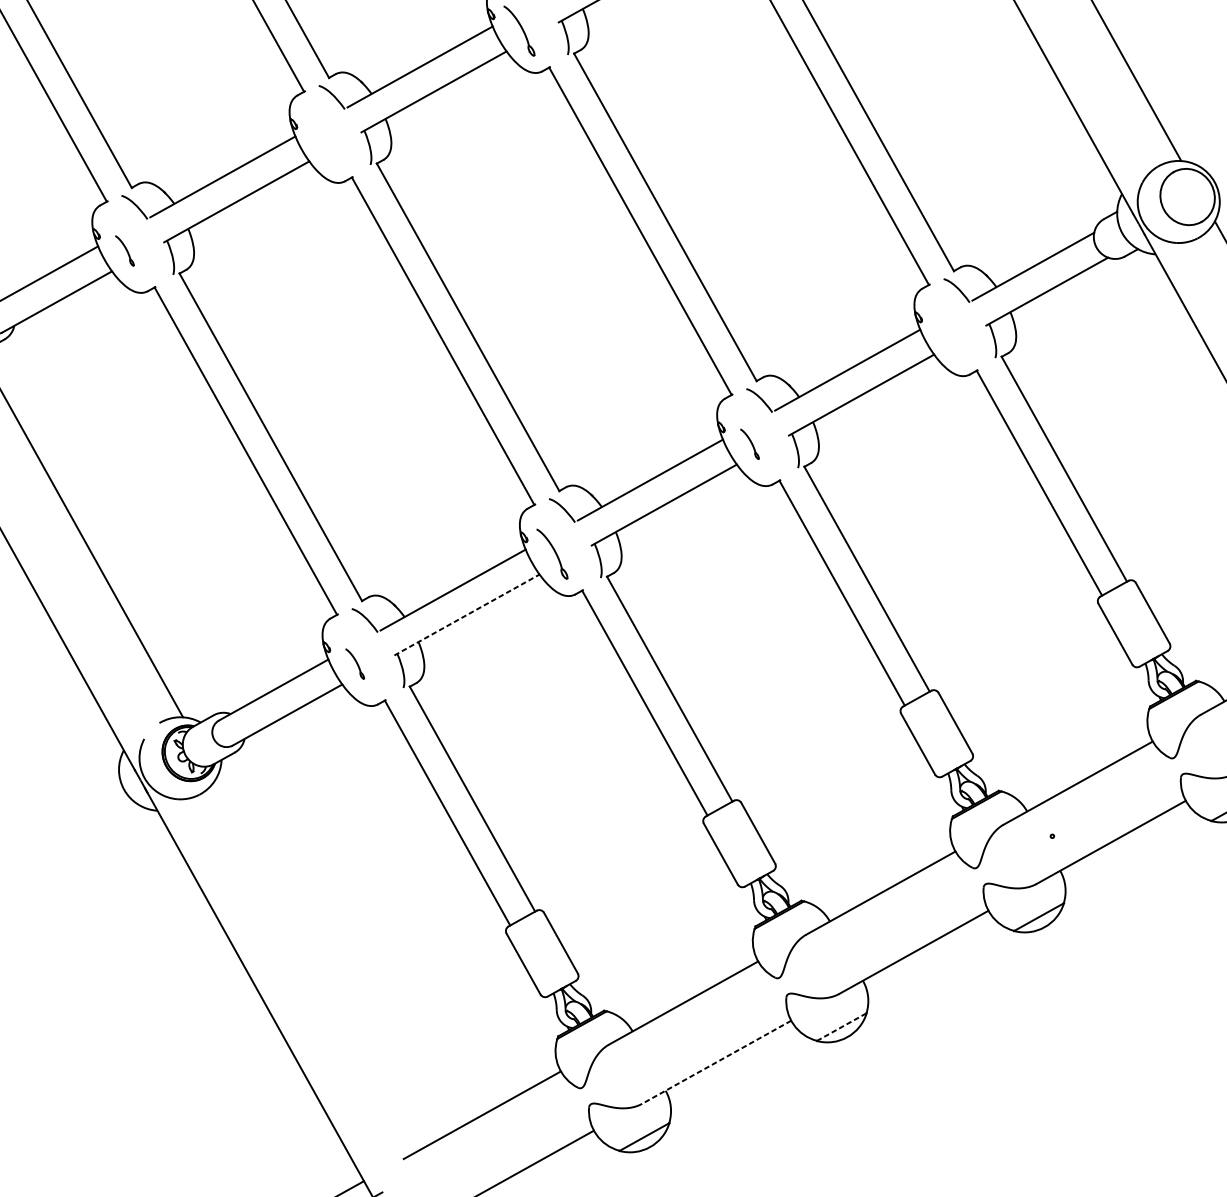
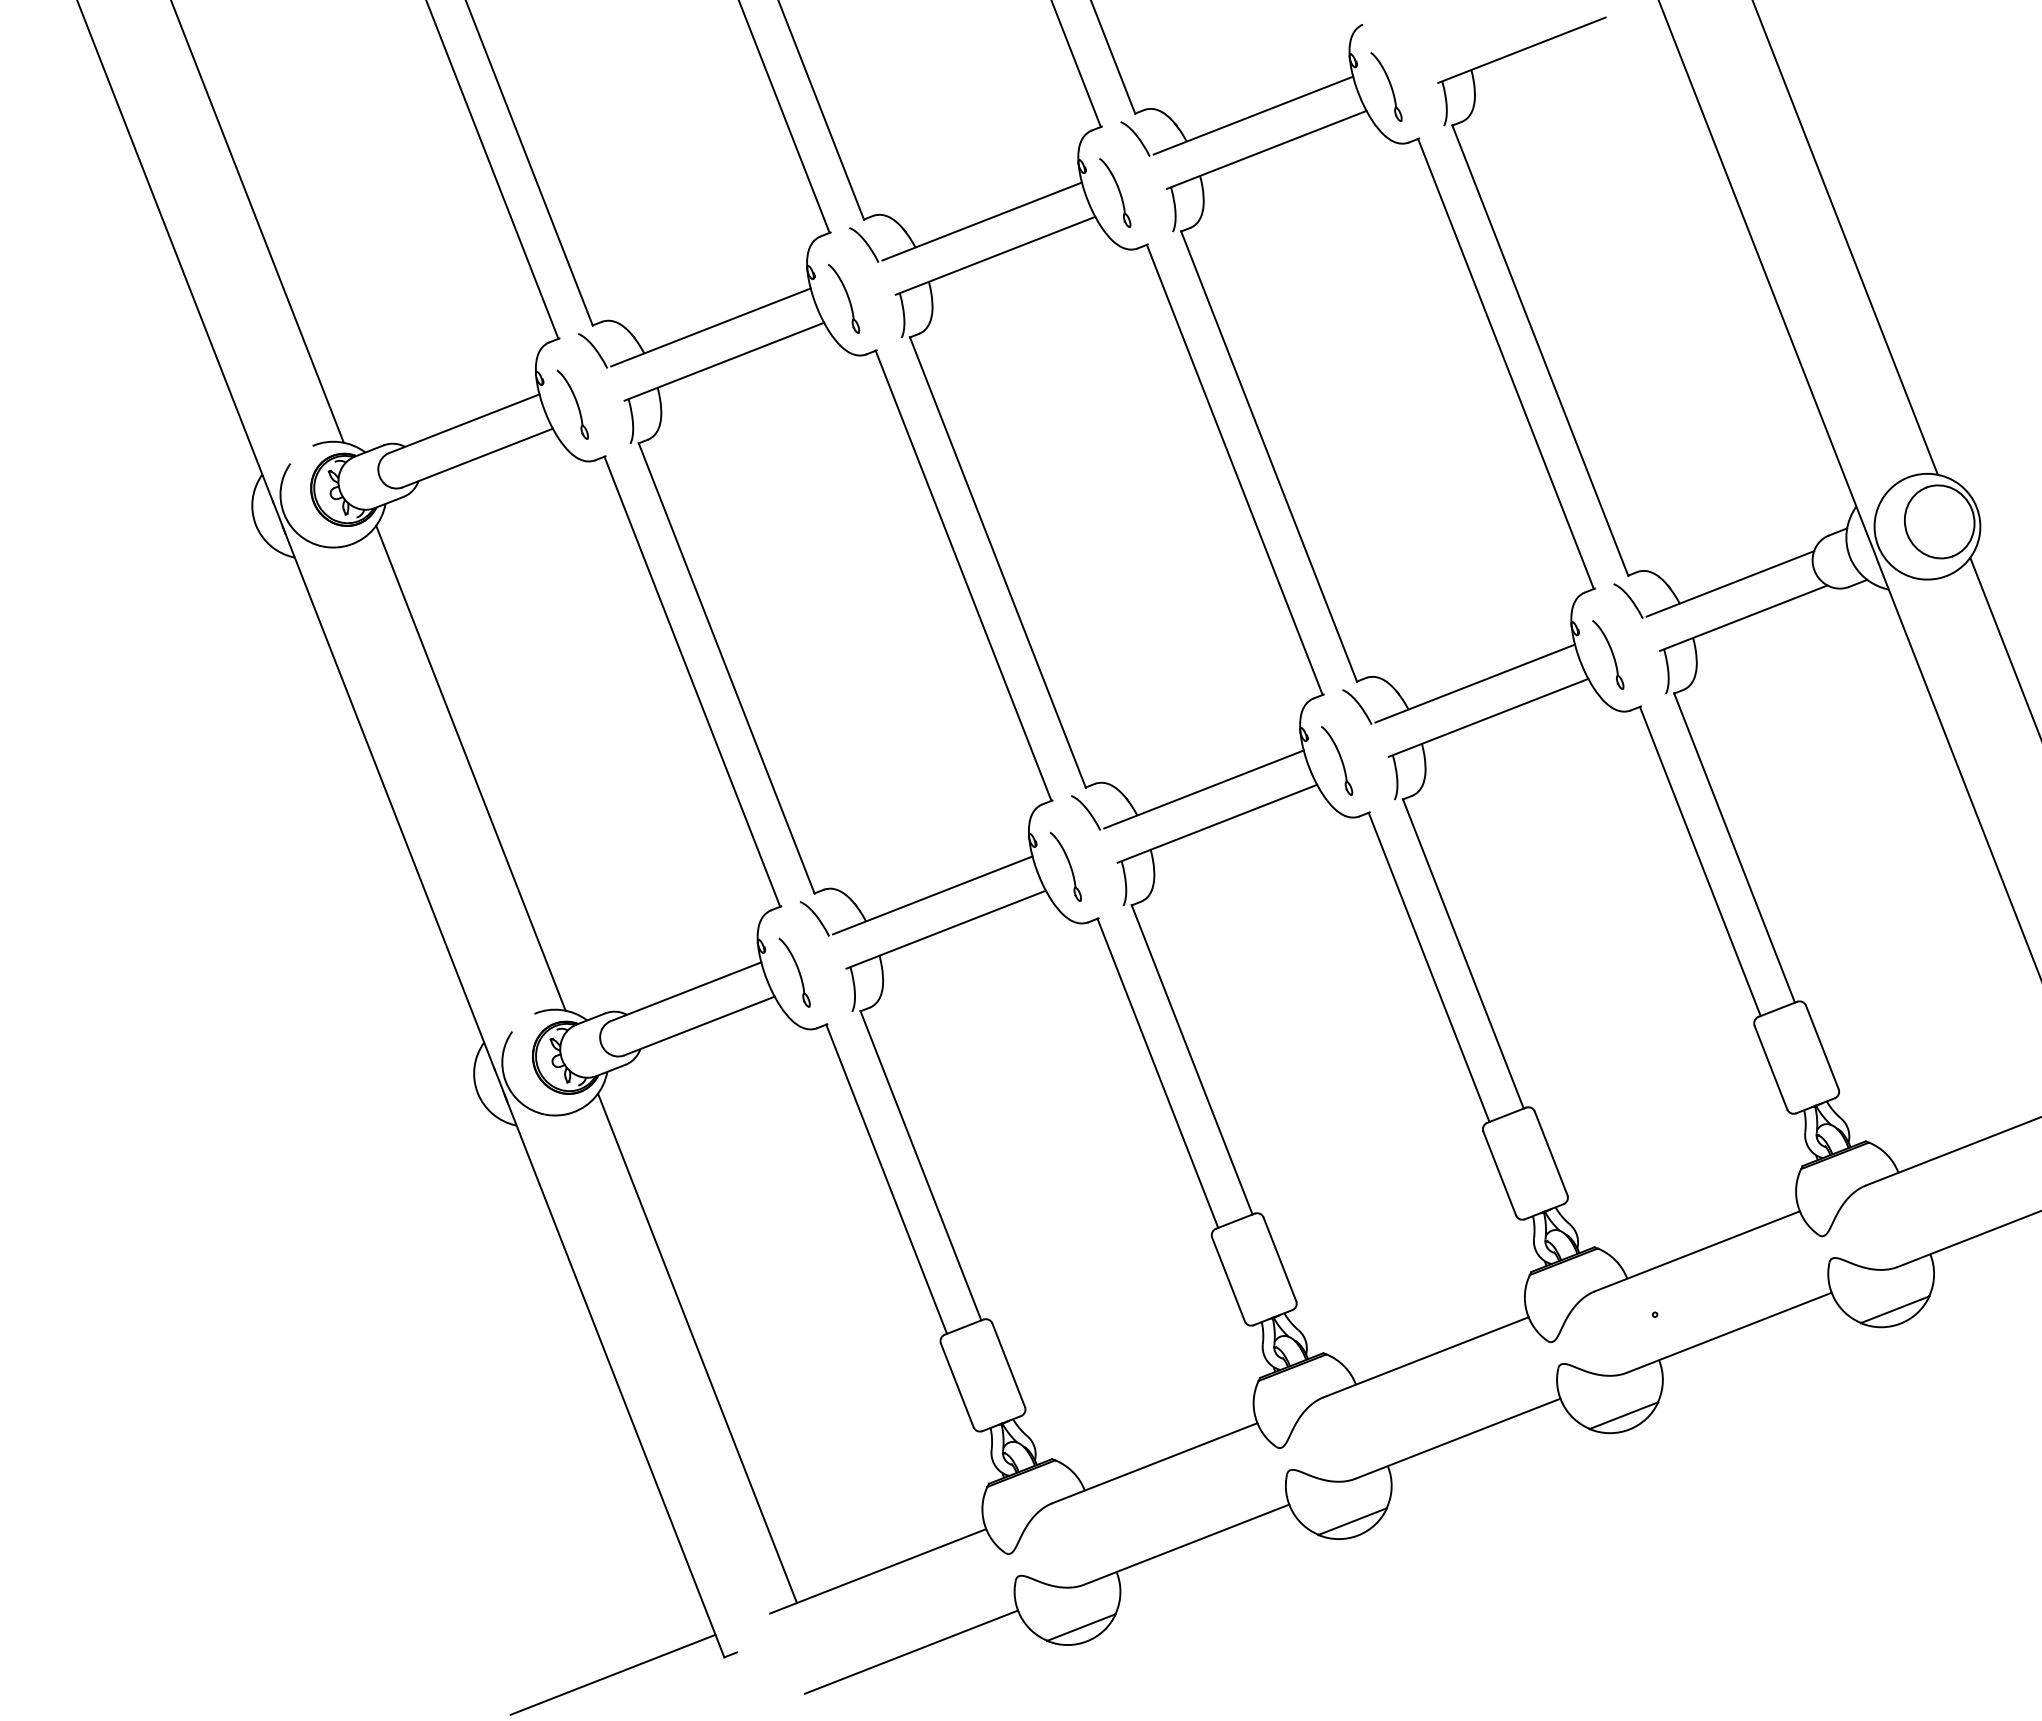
part: (322, 140) -> (844, 298), added
part: (124, 250) -> (572, 404), size x1.67
part: (947, 333) -> (1608, 654), added
part: (749, 443) -> (1337, 760), size x1.67
line: (467, 614) -> (946, 929), dashed -> solid
part: (354, 663) -> (794, 972), size x1.67
line: (320, 963) -> (697, 1348), added
line: (841, 1027) -> (1352, 1521), dashed -> solid
line: (716, 1062) -> (1186, 1544), dashed -> solid

